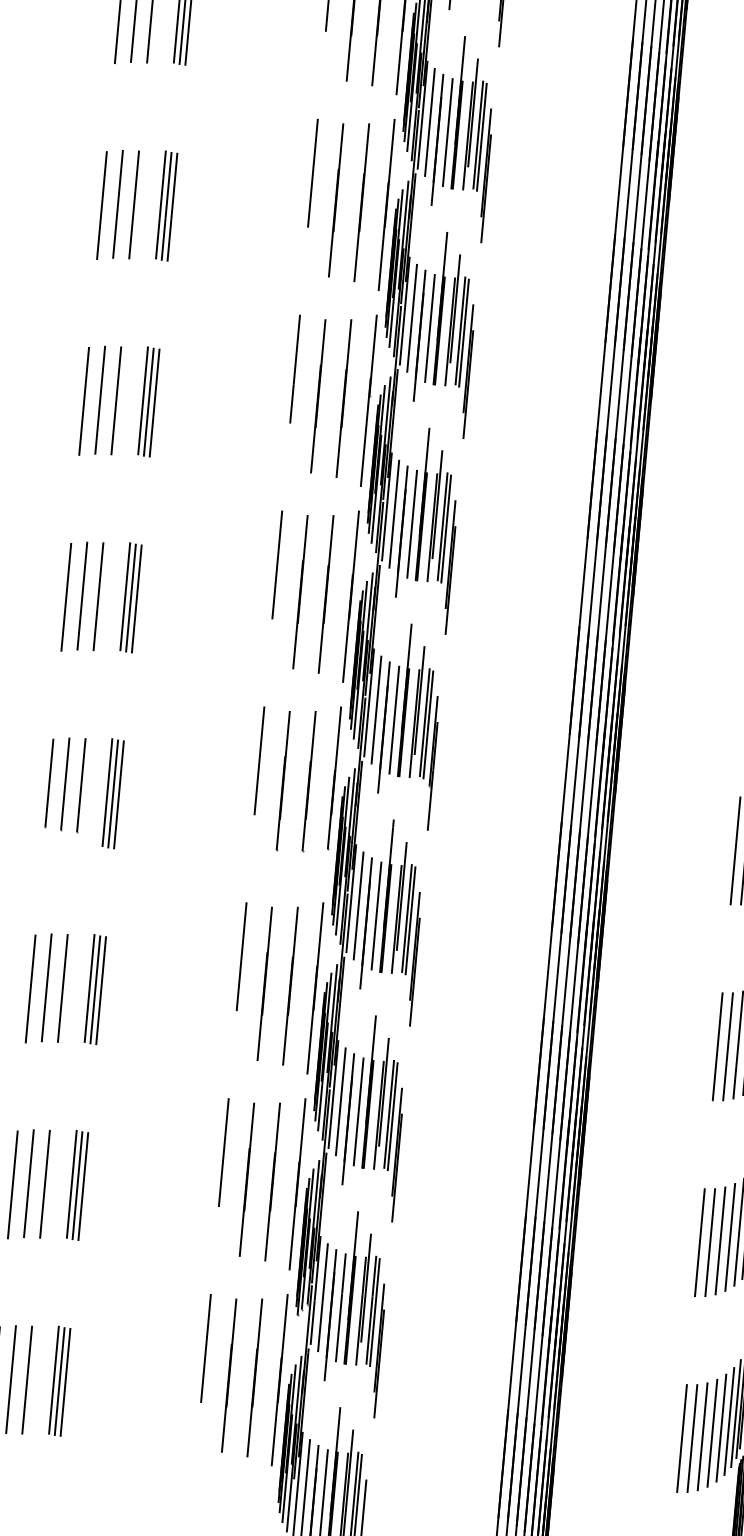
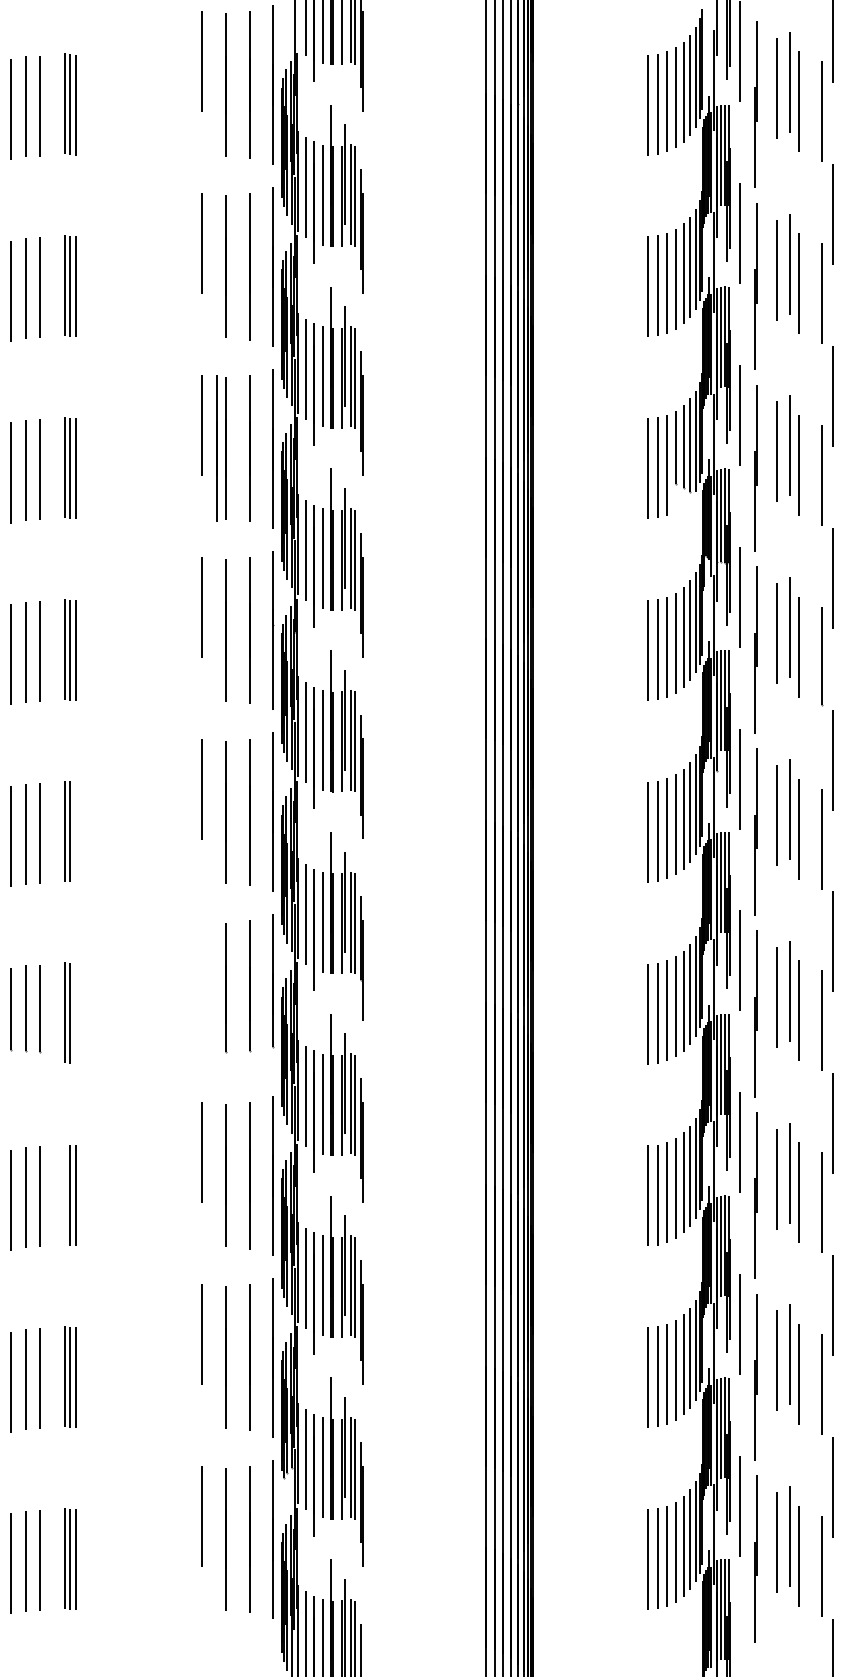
line: (325, 199) -> (216, 448), added
line: (136, 598) -> (75, 831), removed
line: (259, 760) -> (202, 970), removed
line: (118, 794) -> (75, 1013), removed
line: (90, 988) -> (65, 1194), removed

